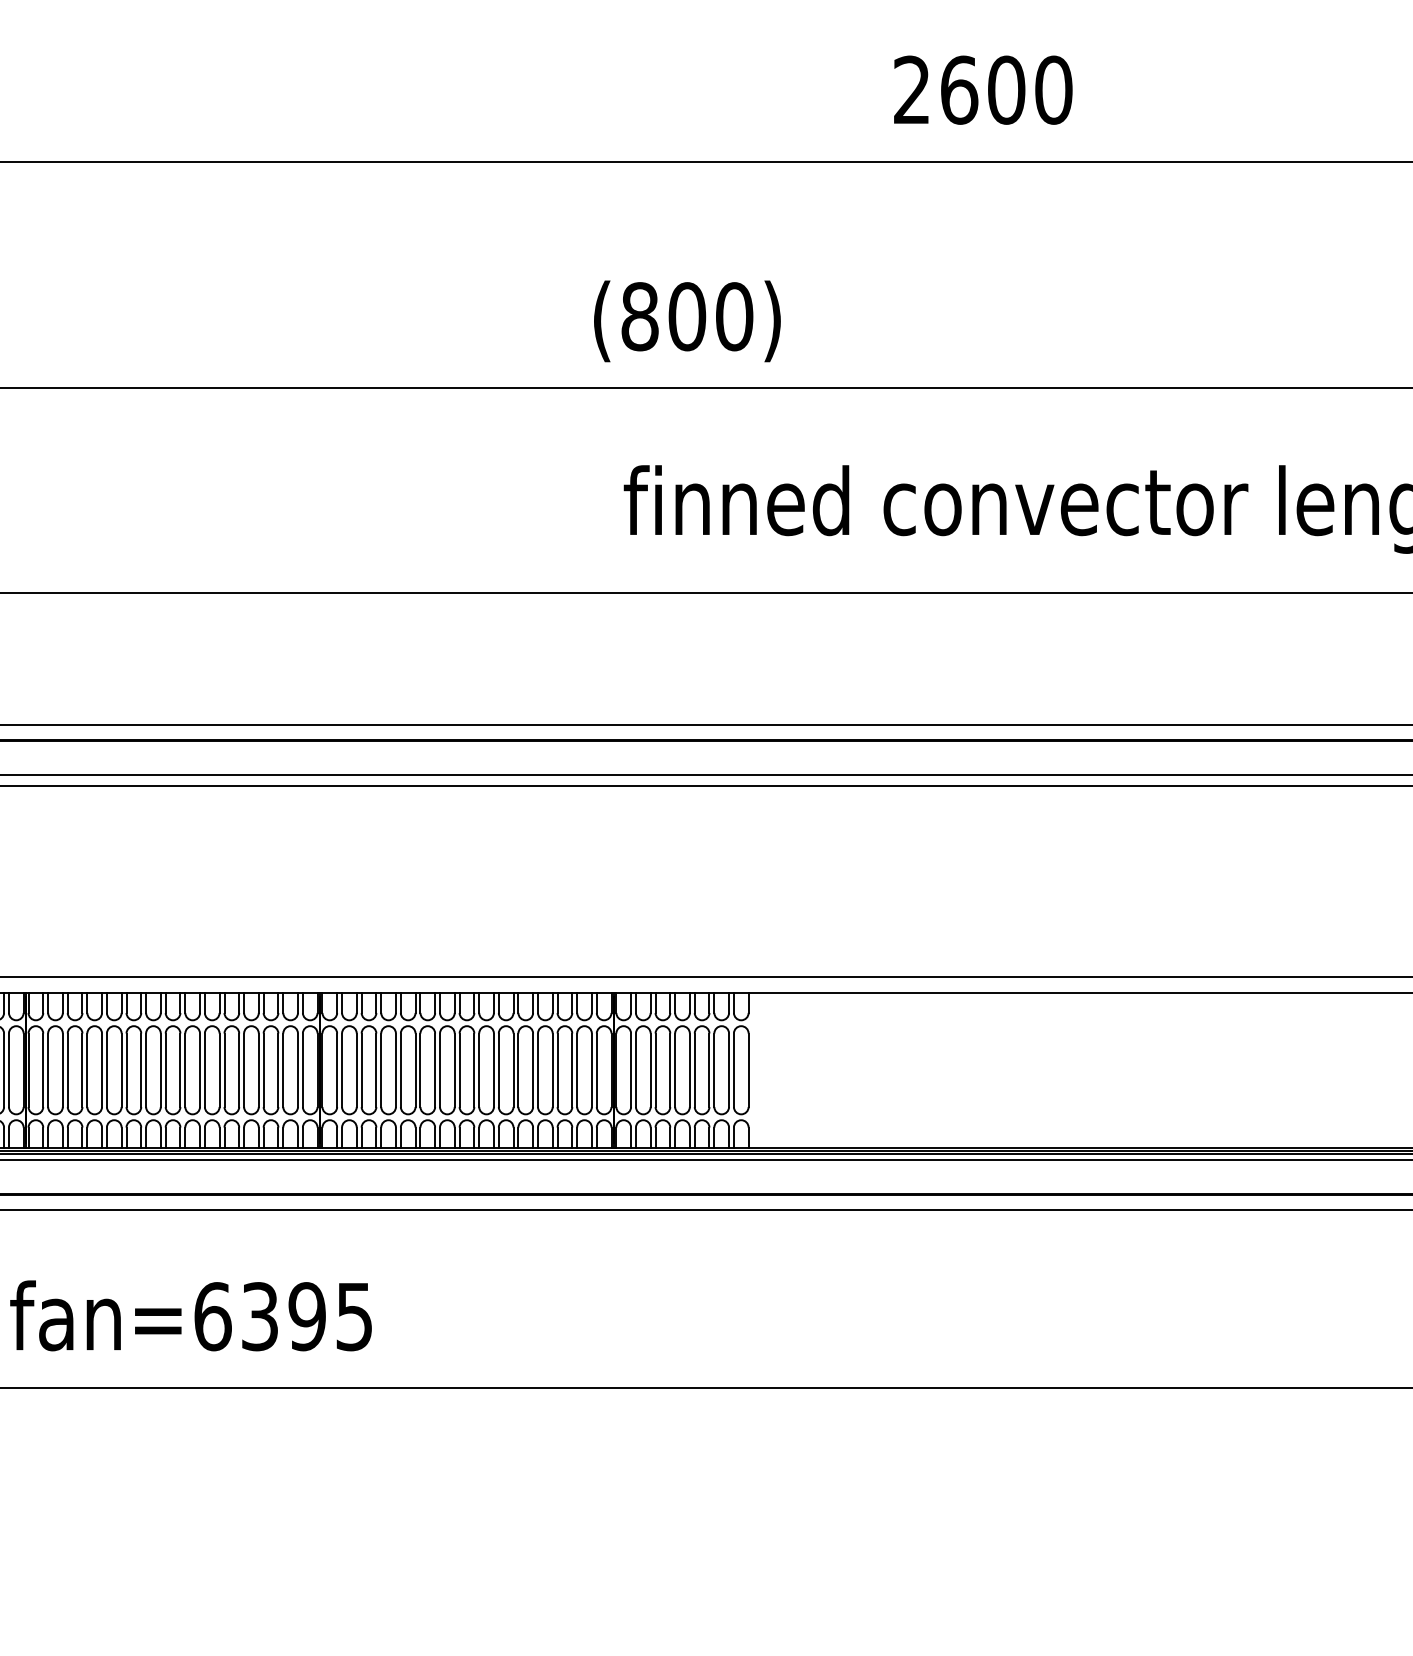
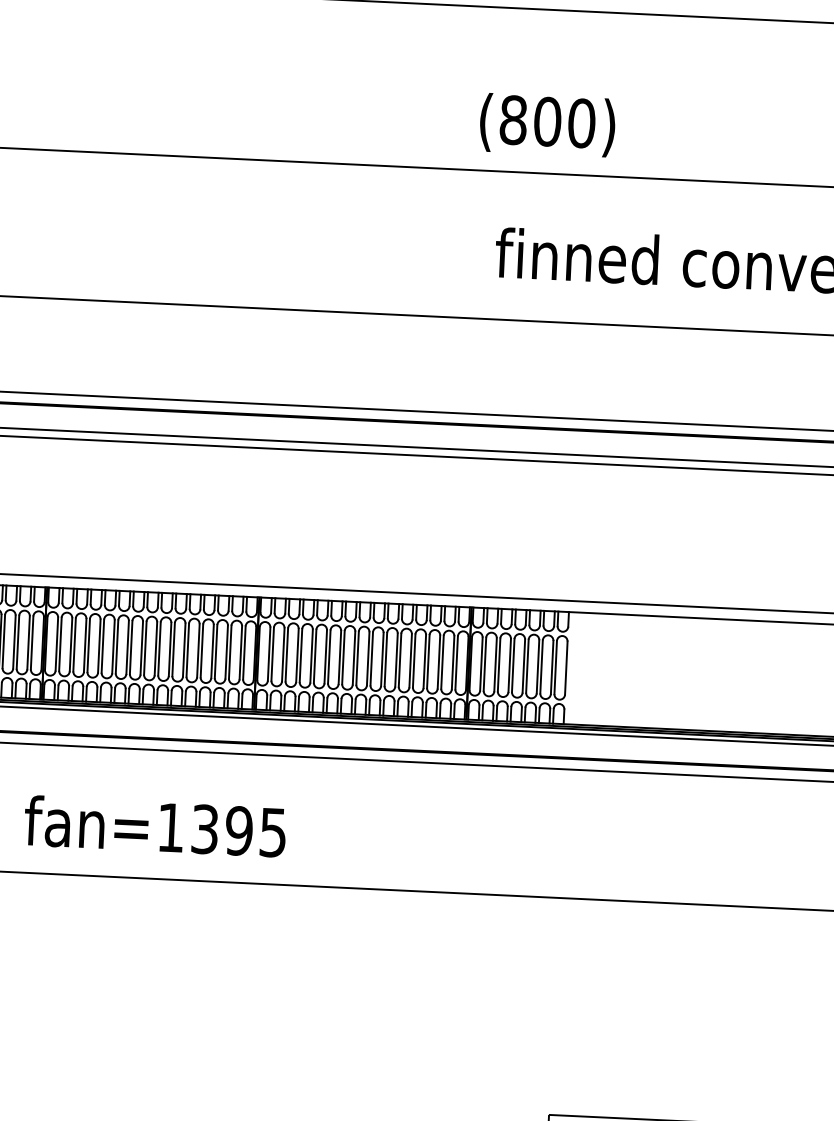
text: (212, 1316) -> (170, 827), 6395 -> 1395

